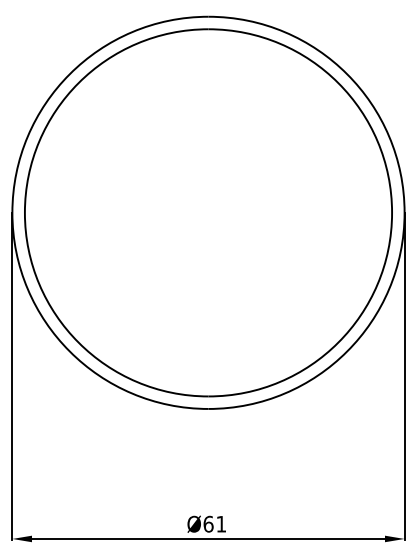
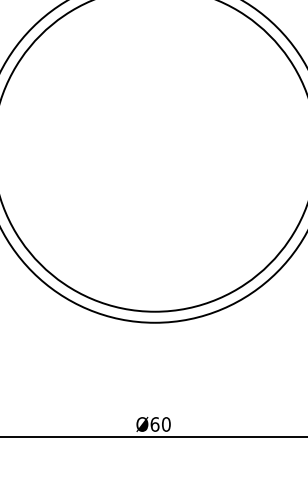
text: (221, 523) -> (166, 423), Ø61 -> Ø60

